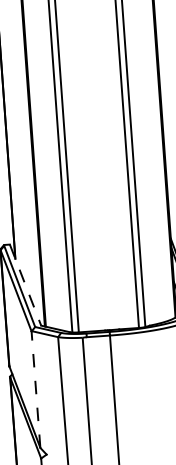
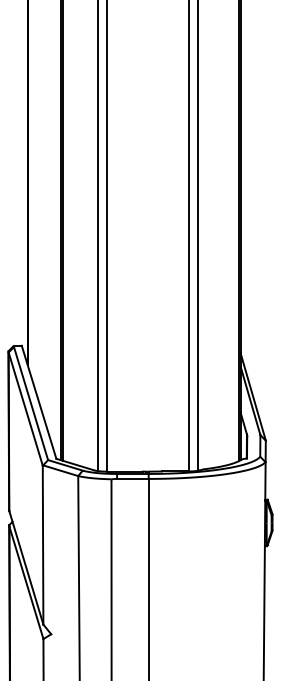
line: (25, 285) -> (39, 402), dashed -> solid
line: (36, 389) -> (43, 544), dashed -> solid

